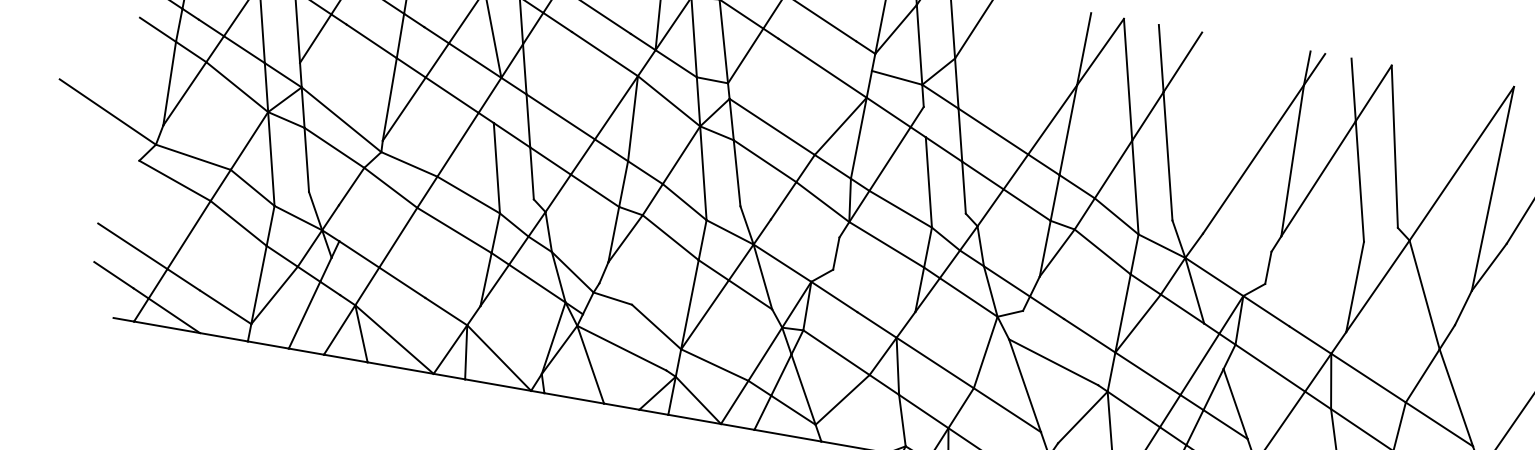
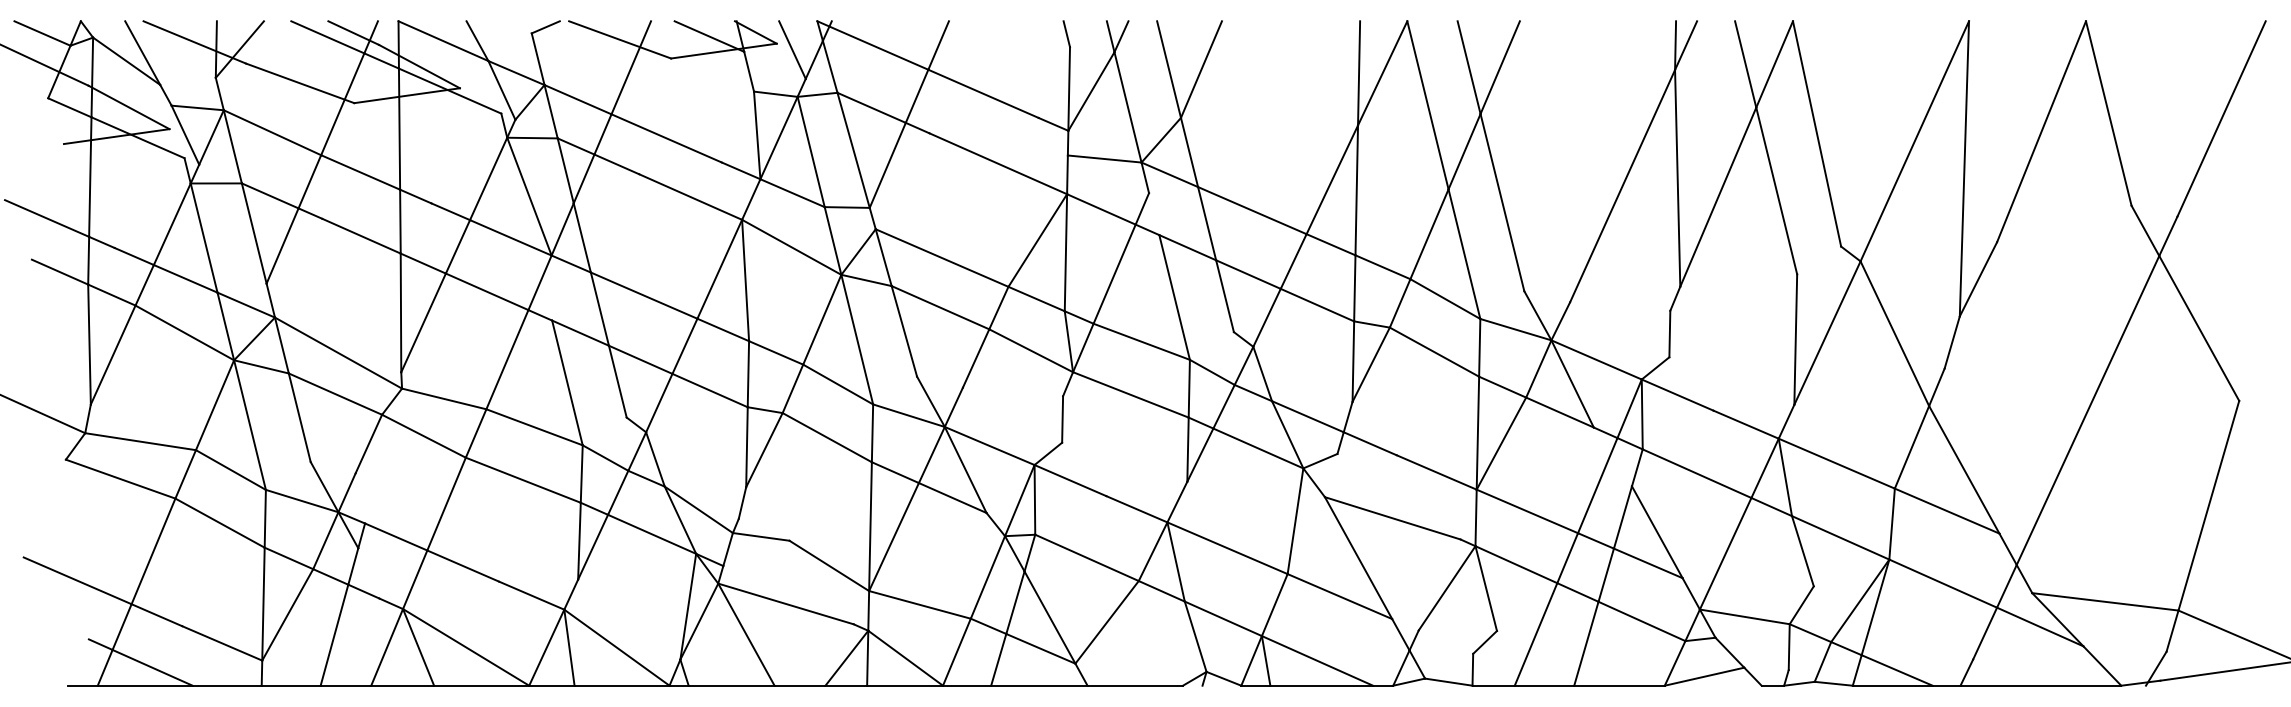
line: (113, 274) -> (57, 625), removed

